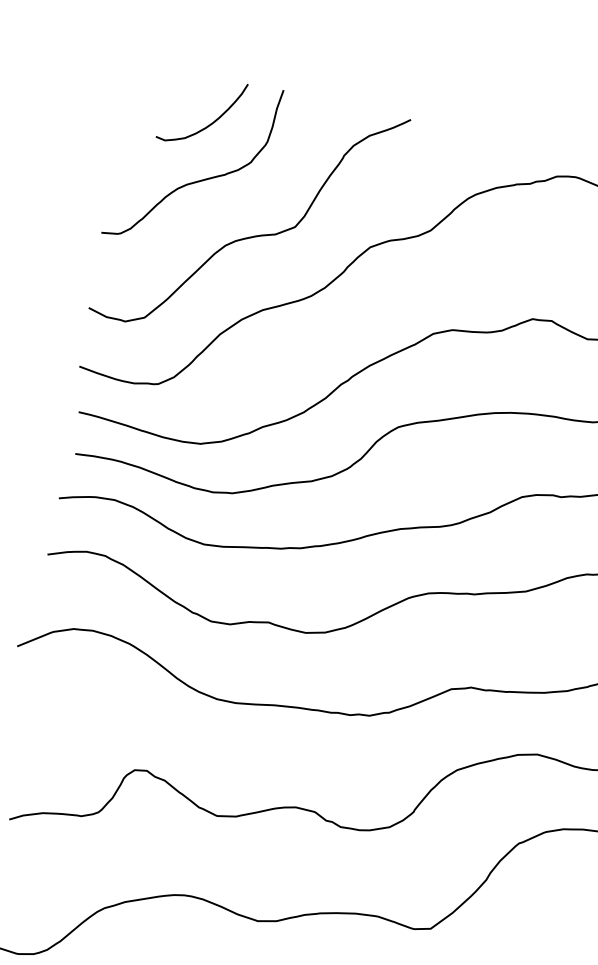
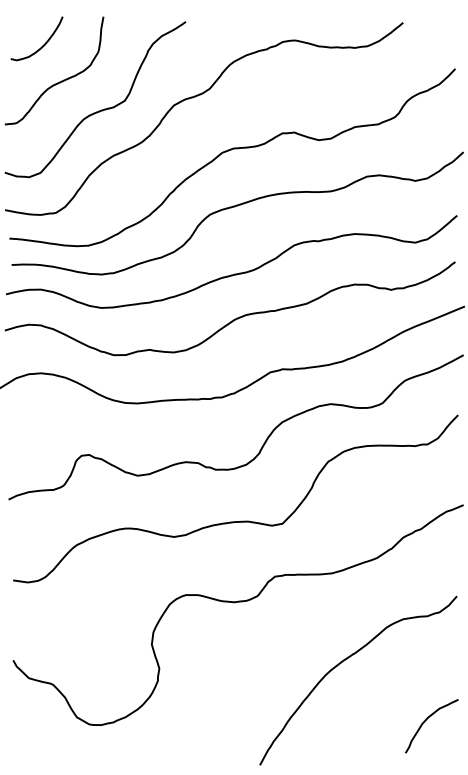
curve: (210, 122) -> (43, 44), moved

